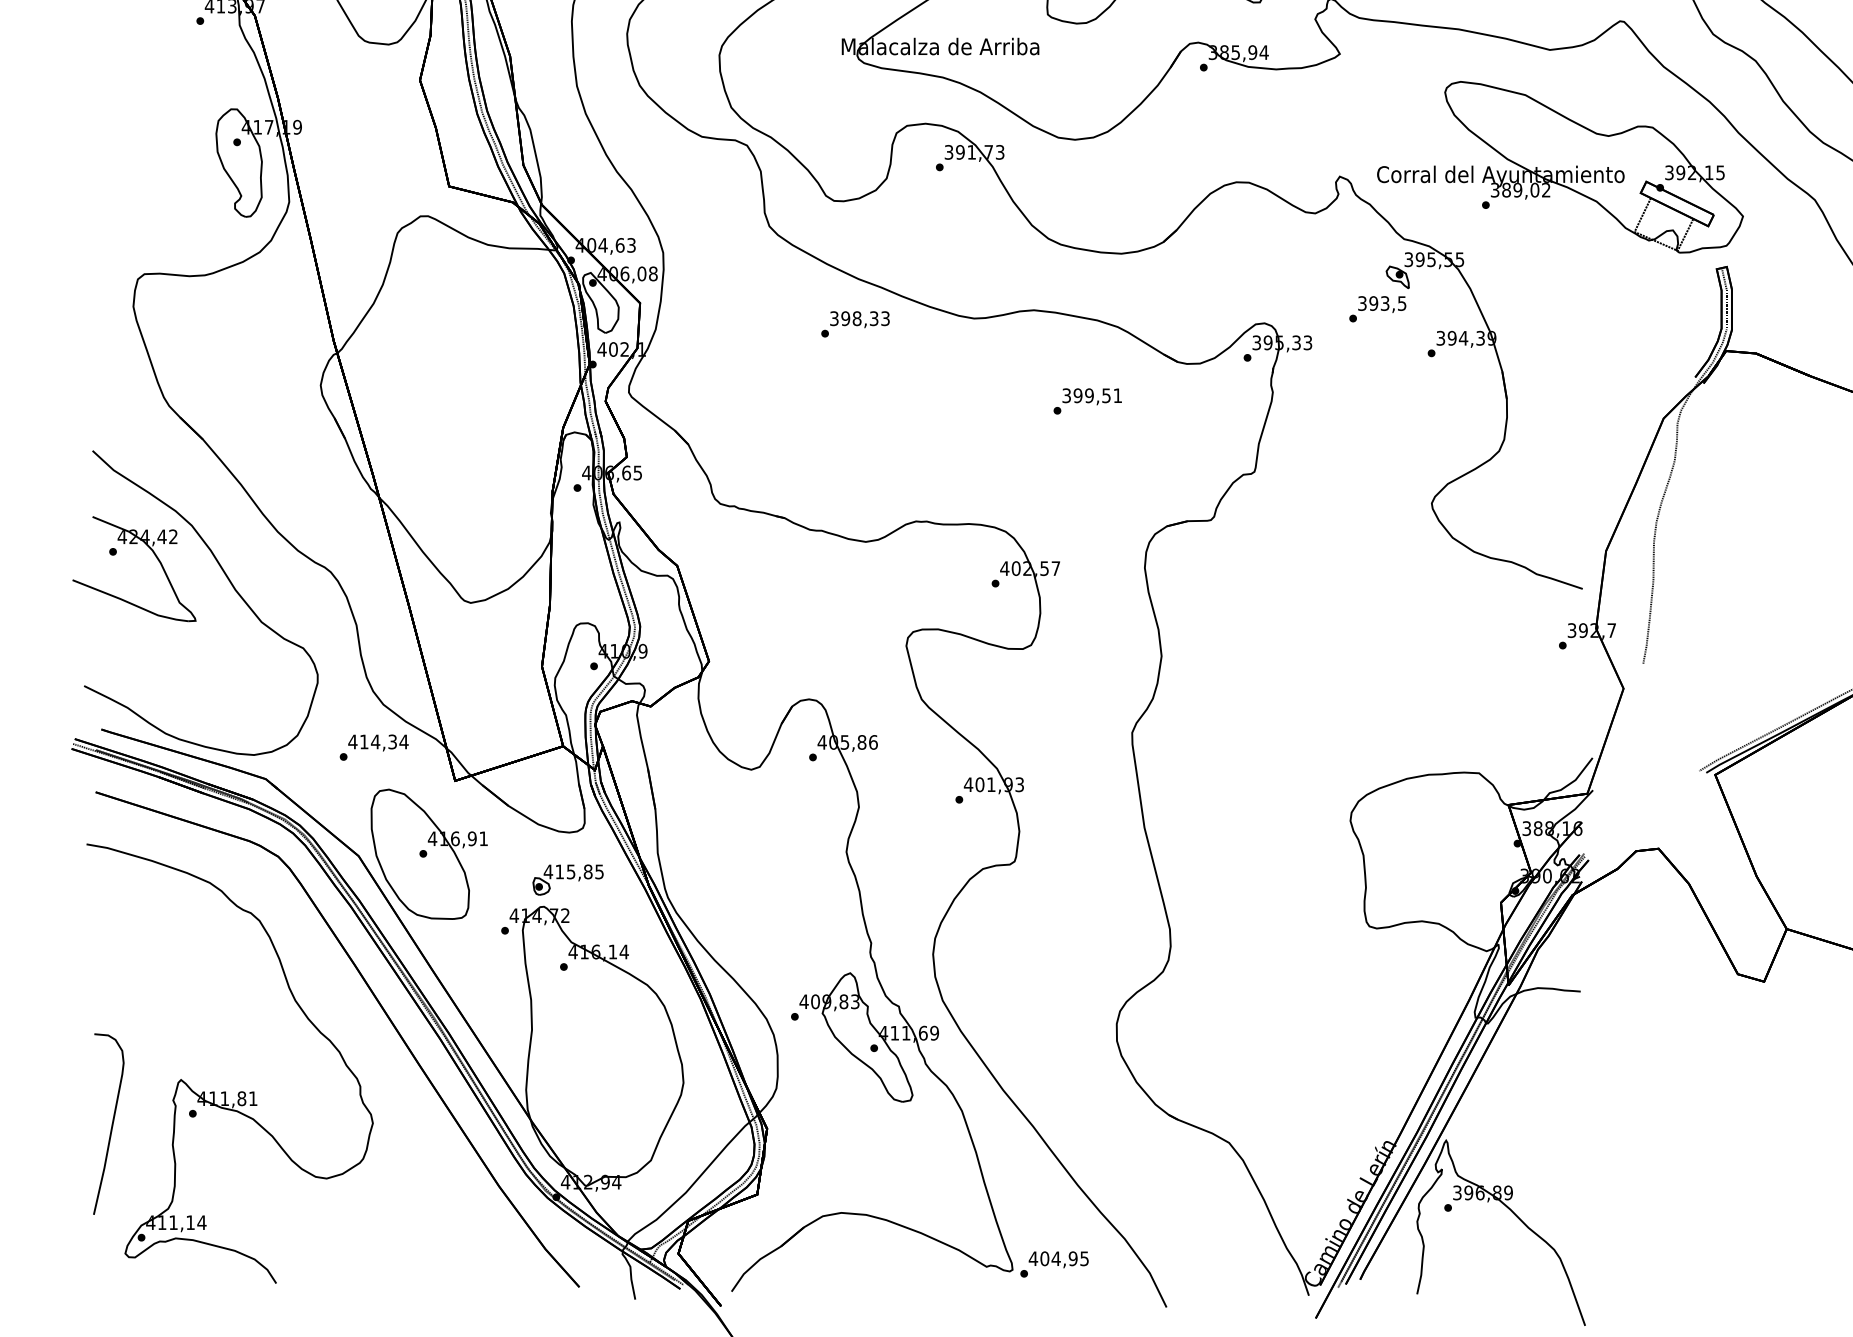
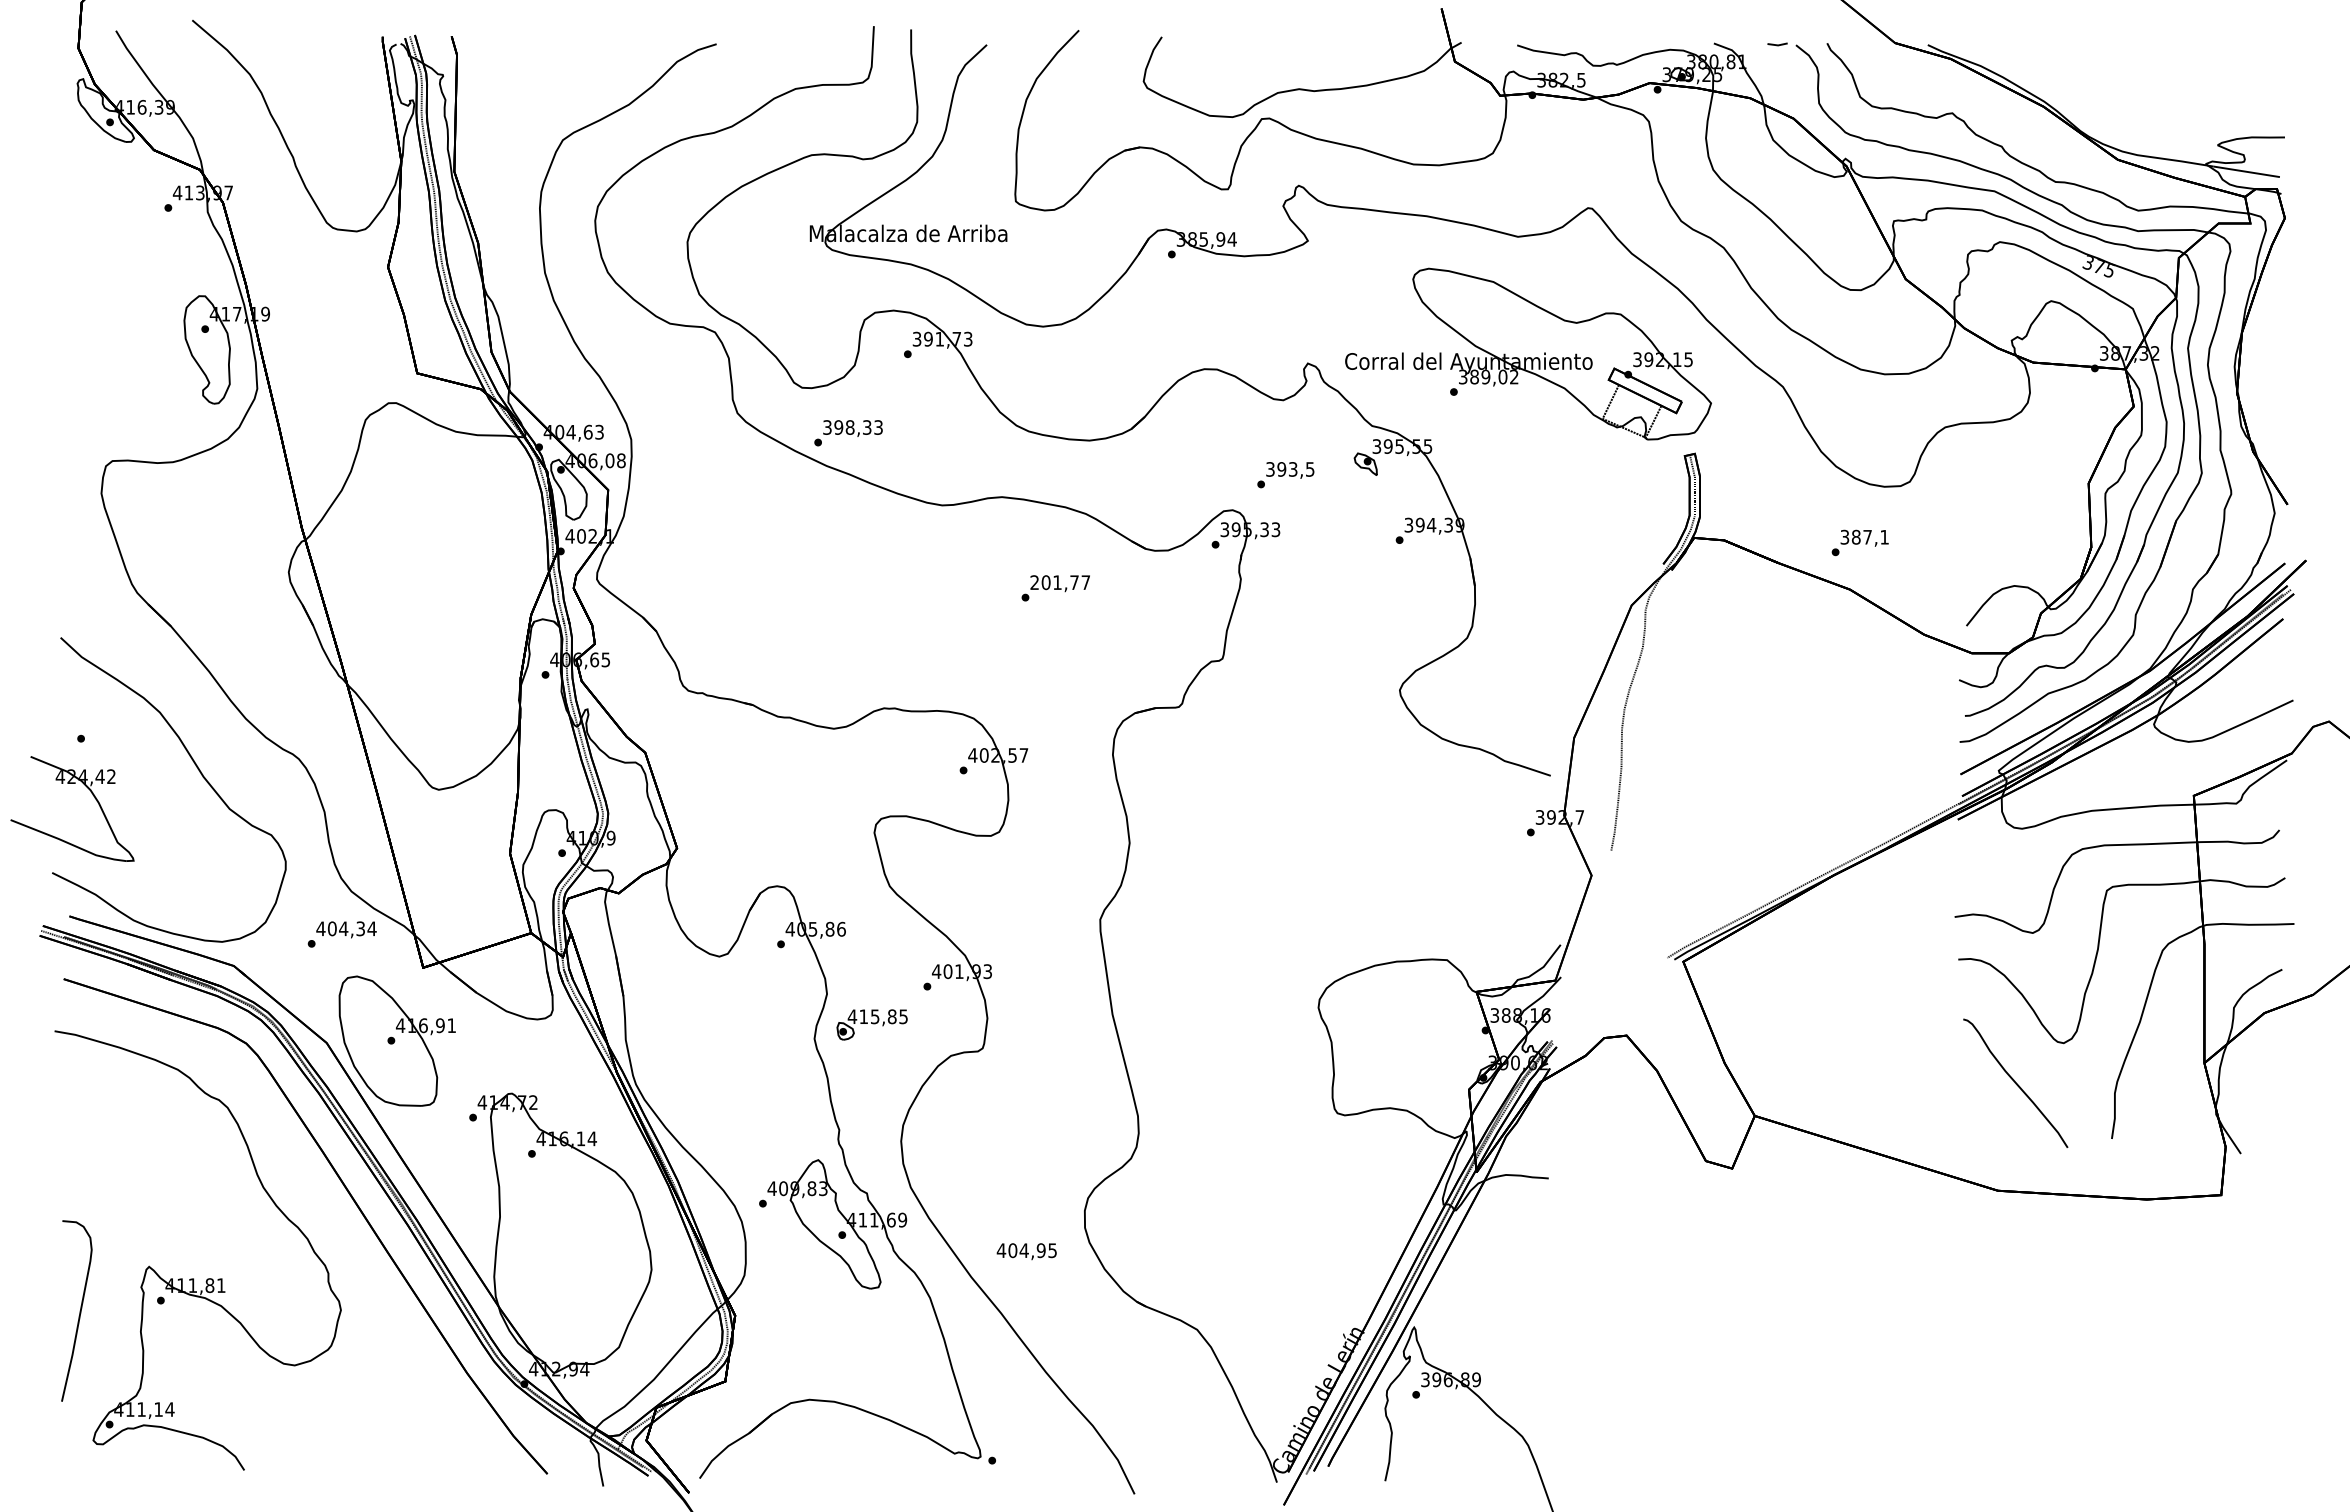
text: (1377, 309) -> (1285, 475), moved
text: (855, 324) -> (848, 433), moved
text: (1091, 395) -> (1059, 582), 399,51 -> 201,77
part: (154, 555) -> (92, 795), moved
text: (364, 741) -> (332, 928), 414,34 -> 404,34
part: (567, 879) -> (871, 1024), moved
text: (1058, 1259) -> (1026, 1251), moved

